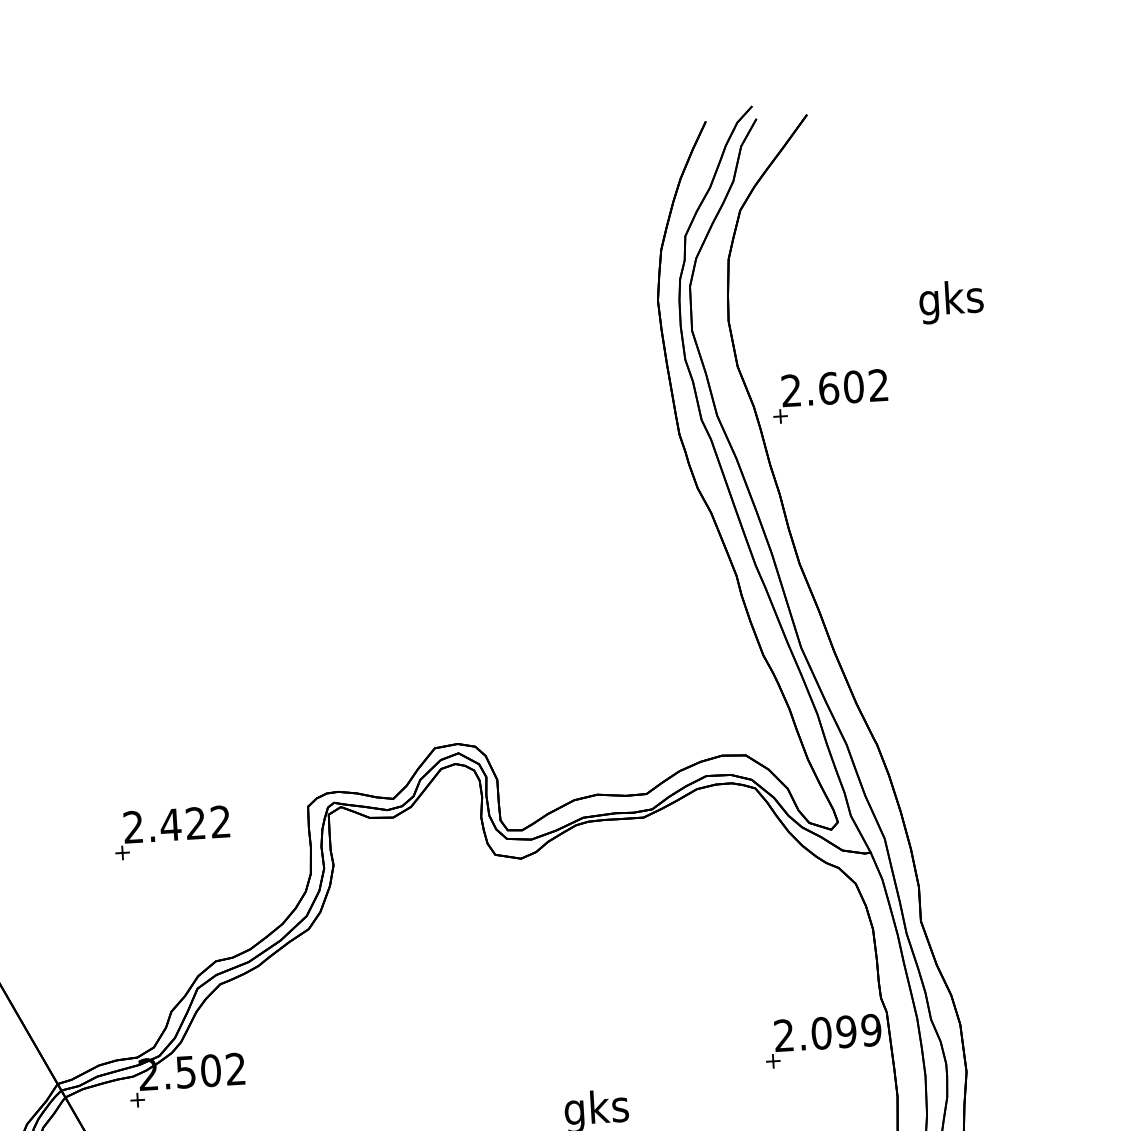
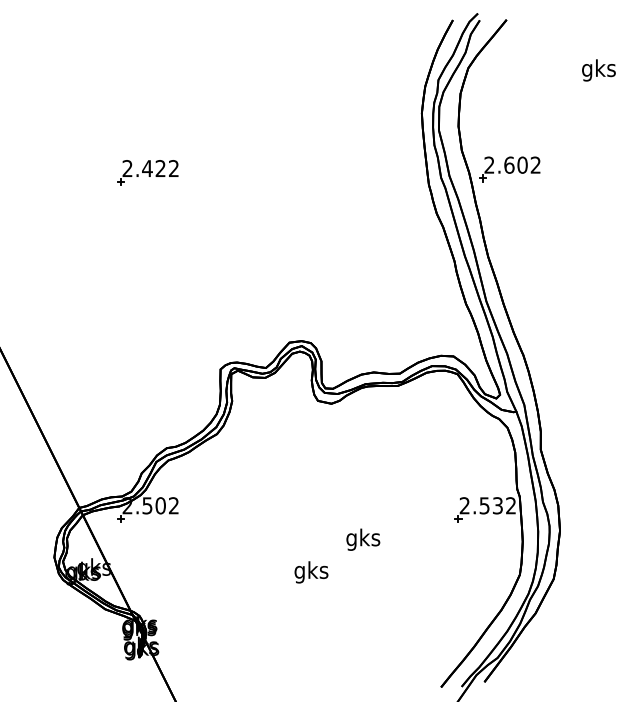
text: (950, 302) -> (598, 70), moved
part: (171, 832) -> (147, 172), moved
text: (845, 1031) -> (497, 505), 2.099 -> 2.532

